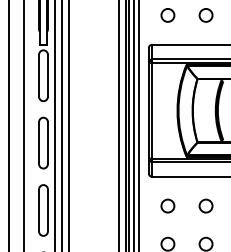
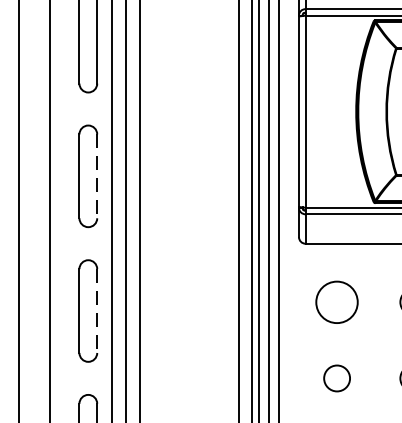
line: (47, 143) -> (96, 177), solid -> dashed
circle: (167, 205) -> (336, 301), size x1.6
line: (47, 210) -> (96, 311), solid -> dashed

